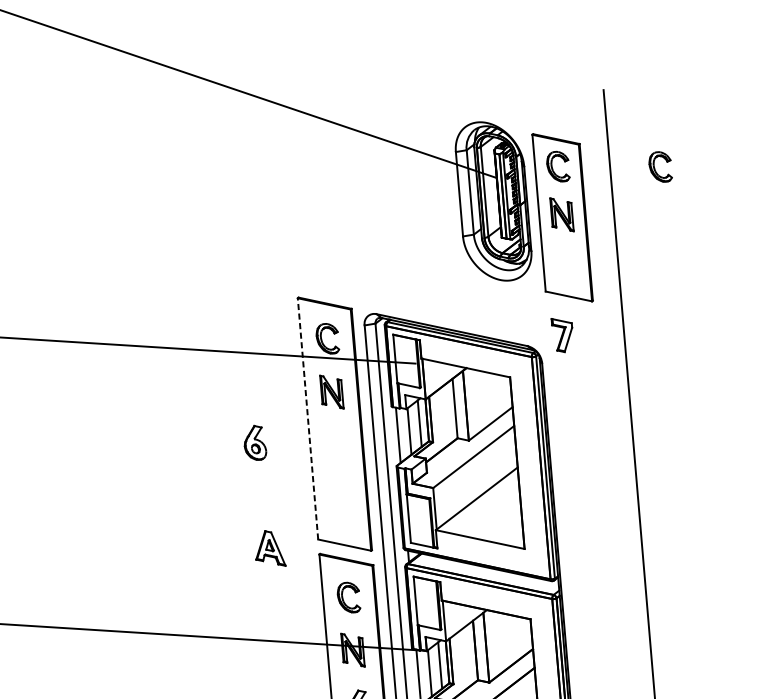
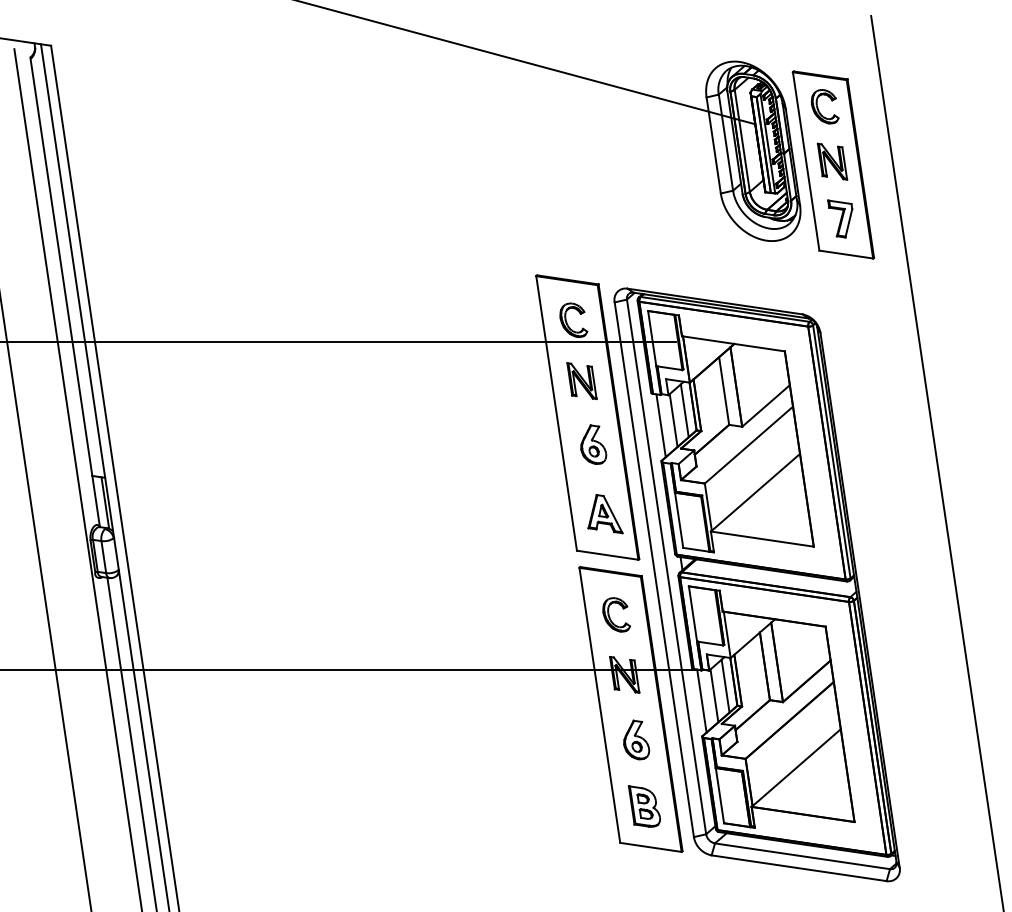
part: (655, 167) -> (935, 100), removed
part: (561, 335) -> (840, 218), moved
line: (307, 418) -> (556, 413), dashed -> solid
part: (255, 442) -> (593, 444), moved
part: (271, 548) -> (605, 514), moved

